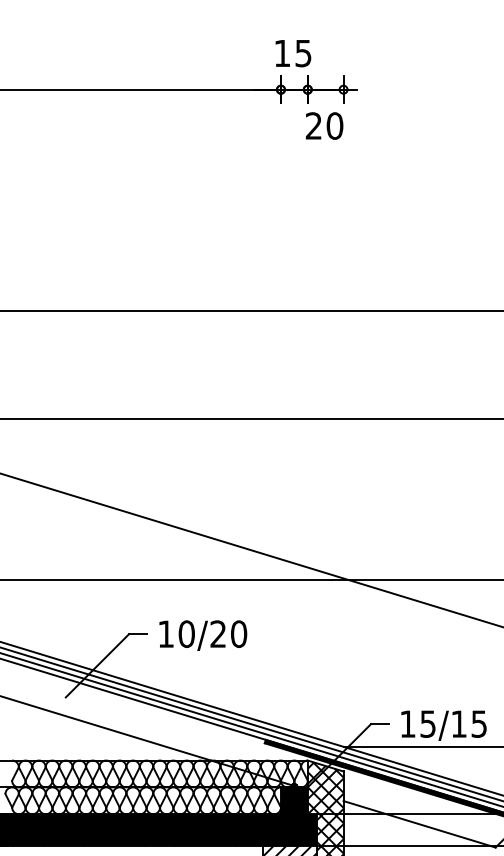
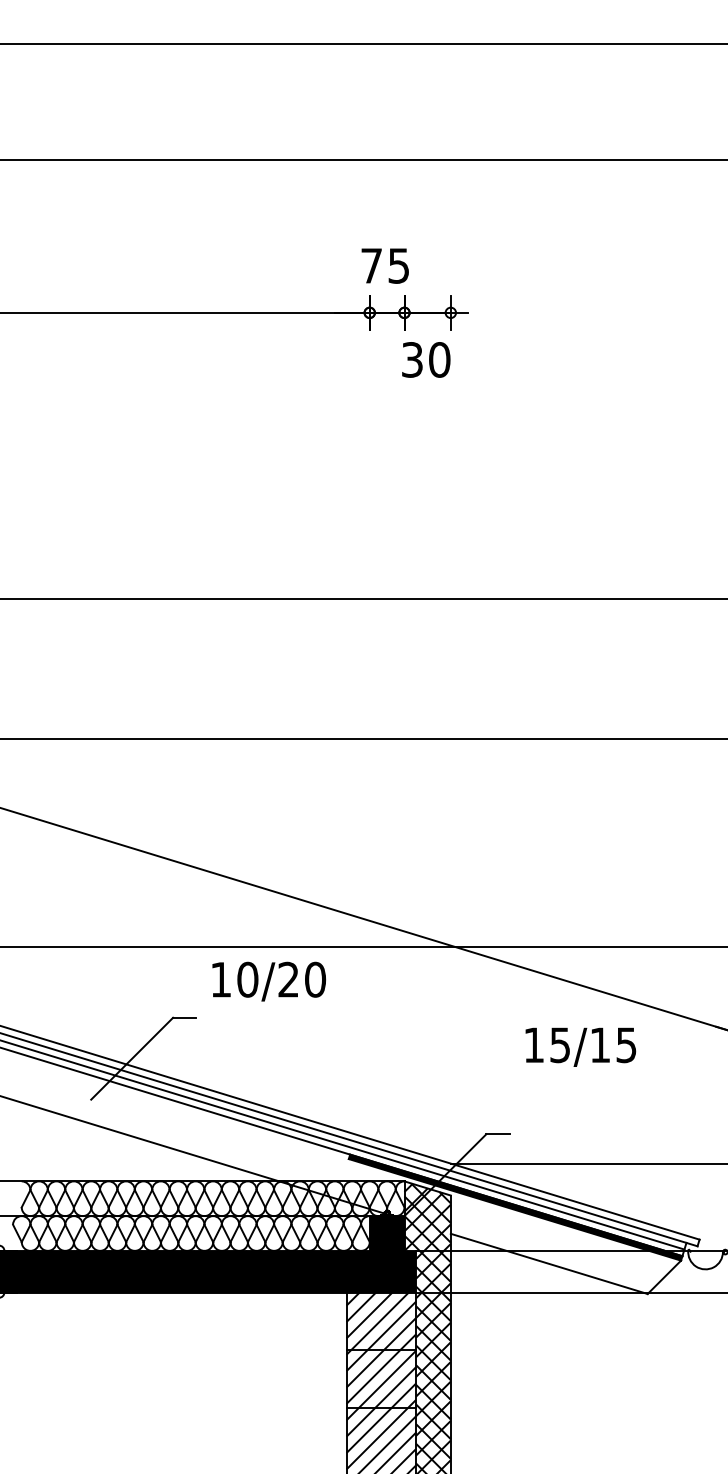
text: (282, 53) -> (371, 265), 15 -> 75
text: (313, 125) -> (412, 359), 20 -> 30
text: (202, 635) -> (268, 981), moved
text: (443, 725) -> (580, 1046), moved

